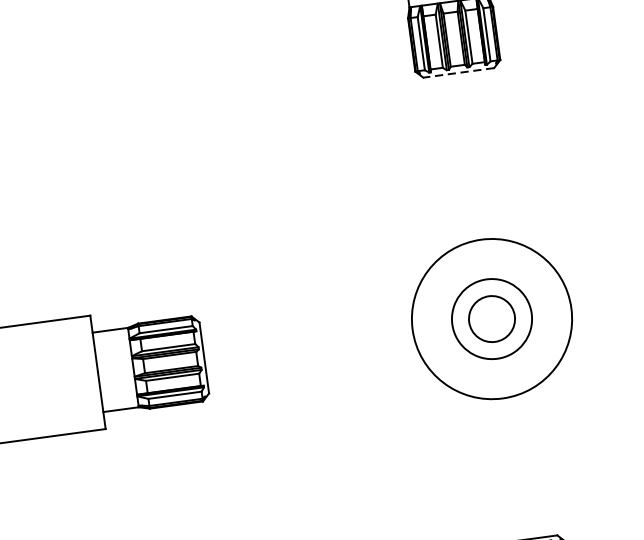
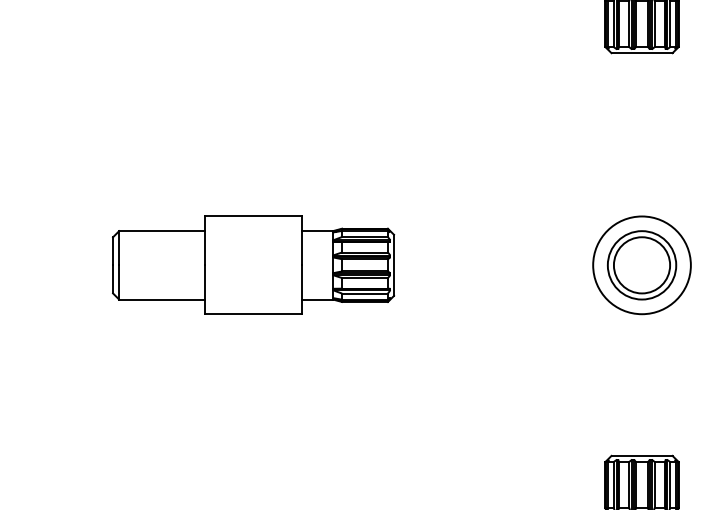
line: (459, 73) -> (642, 53), dashed -> solid
circle: (491, 319) -> (641, 265), size x0.71
circle: (491, 319) -> (641, 265), size x1.43

